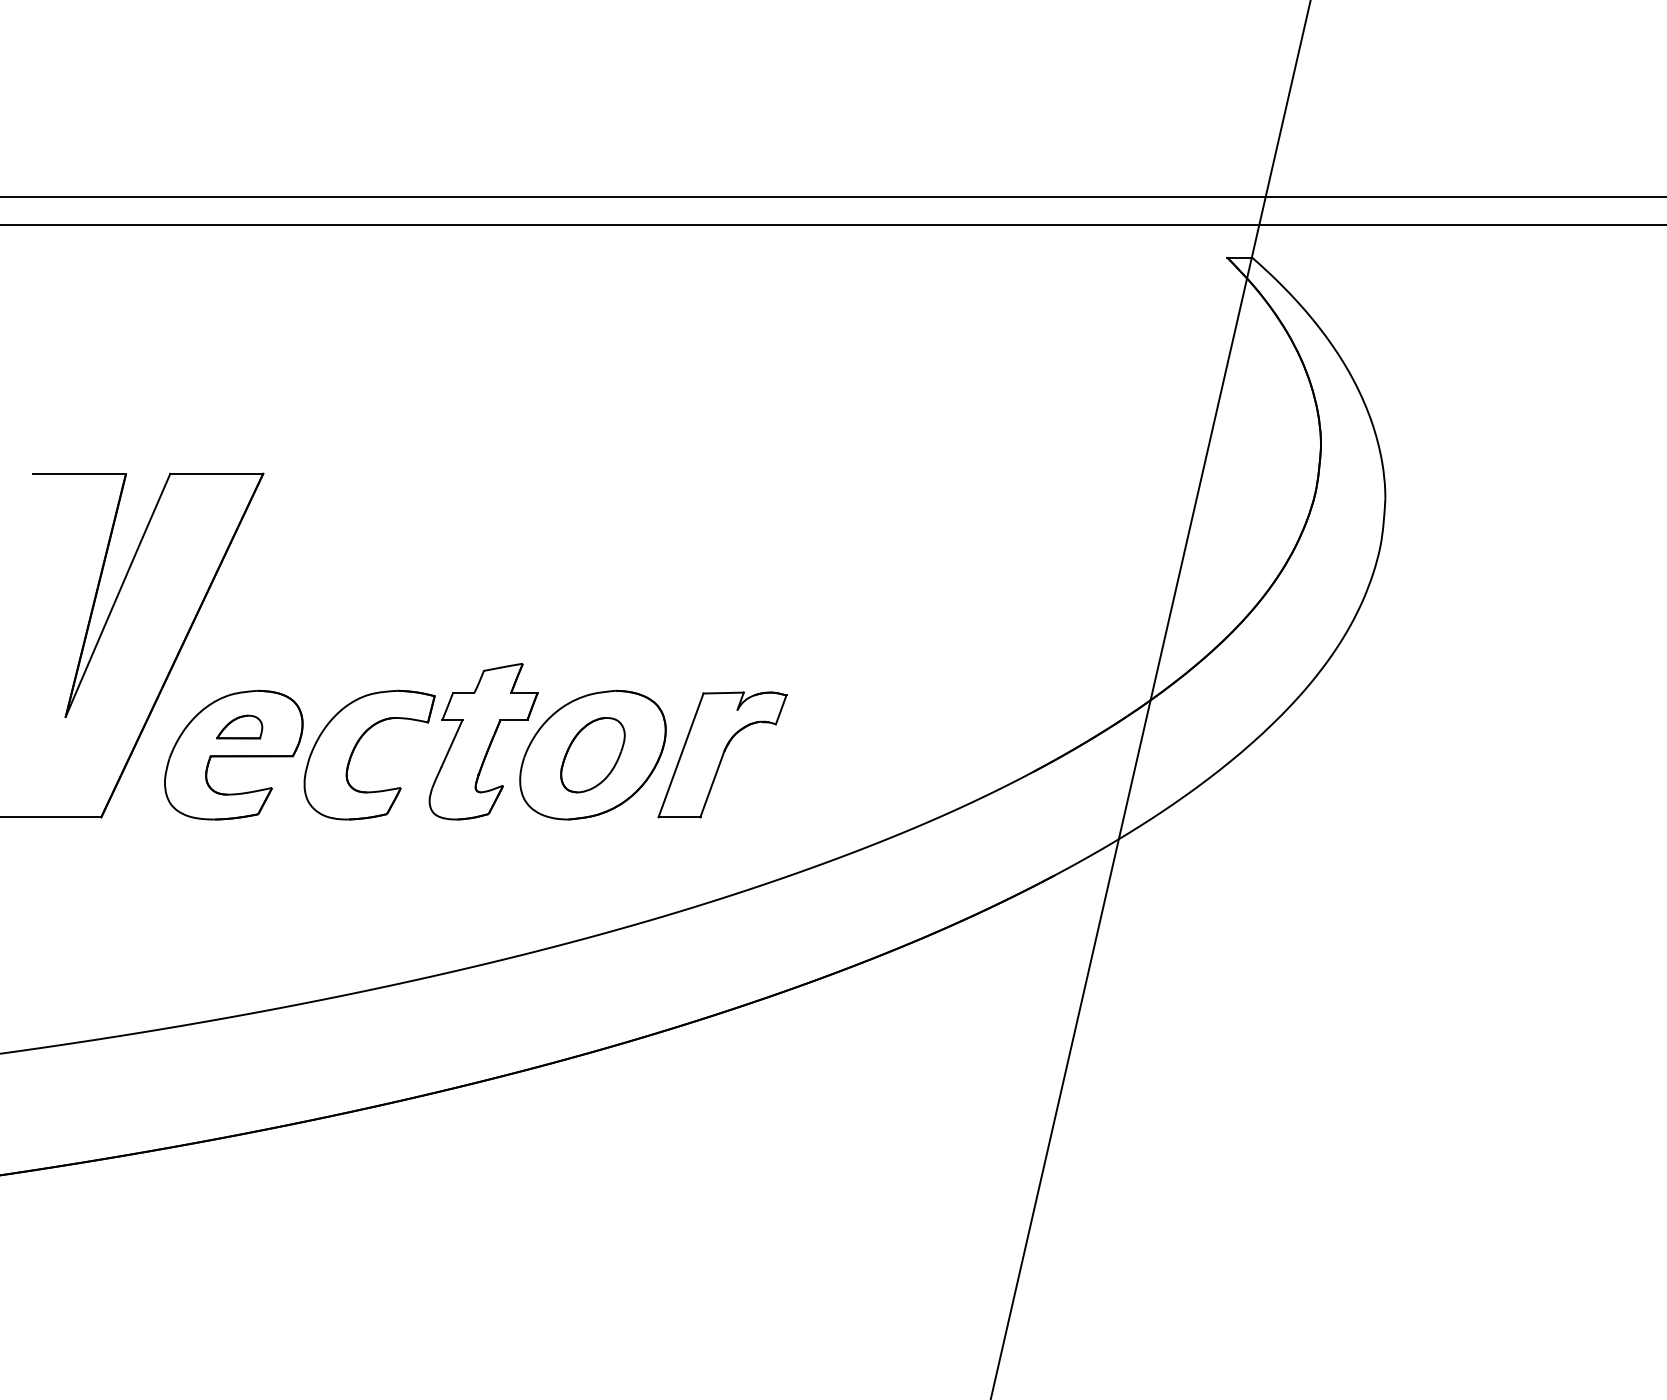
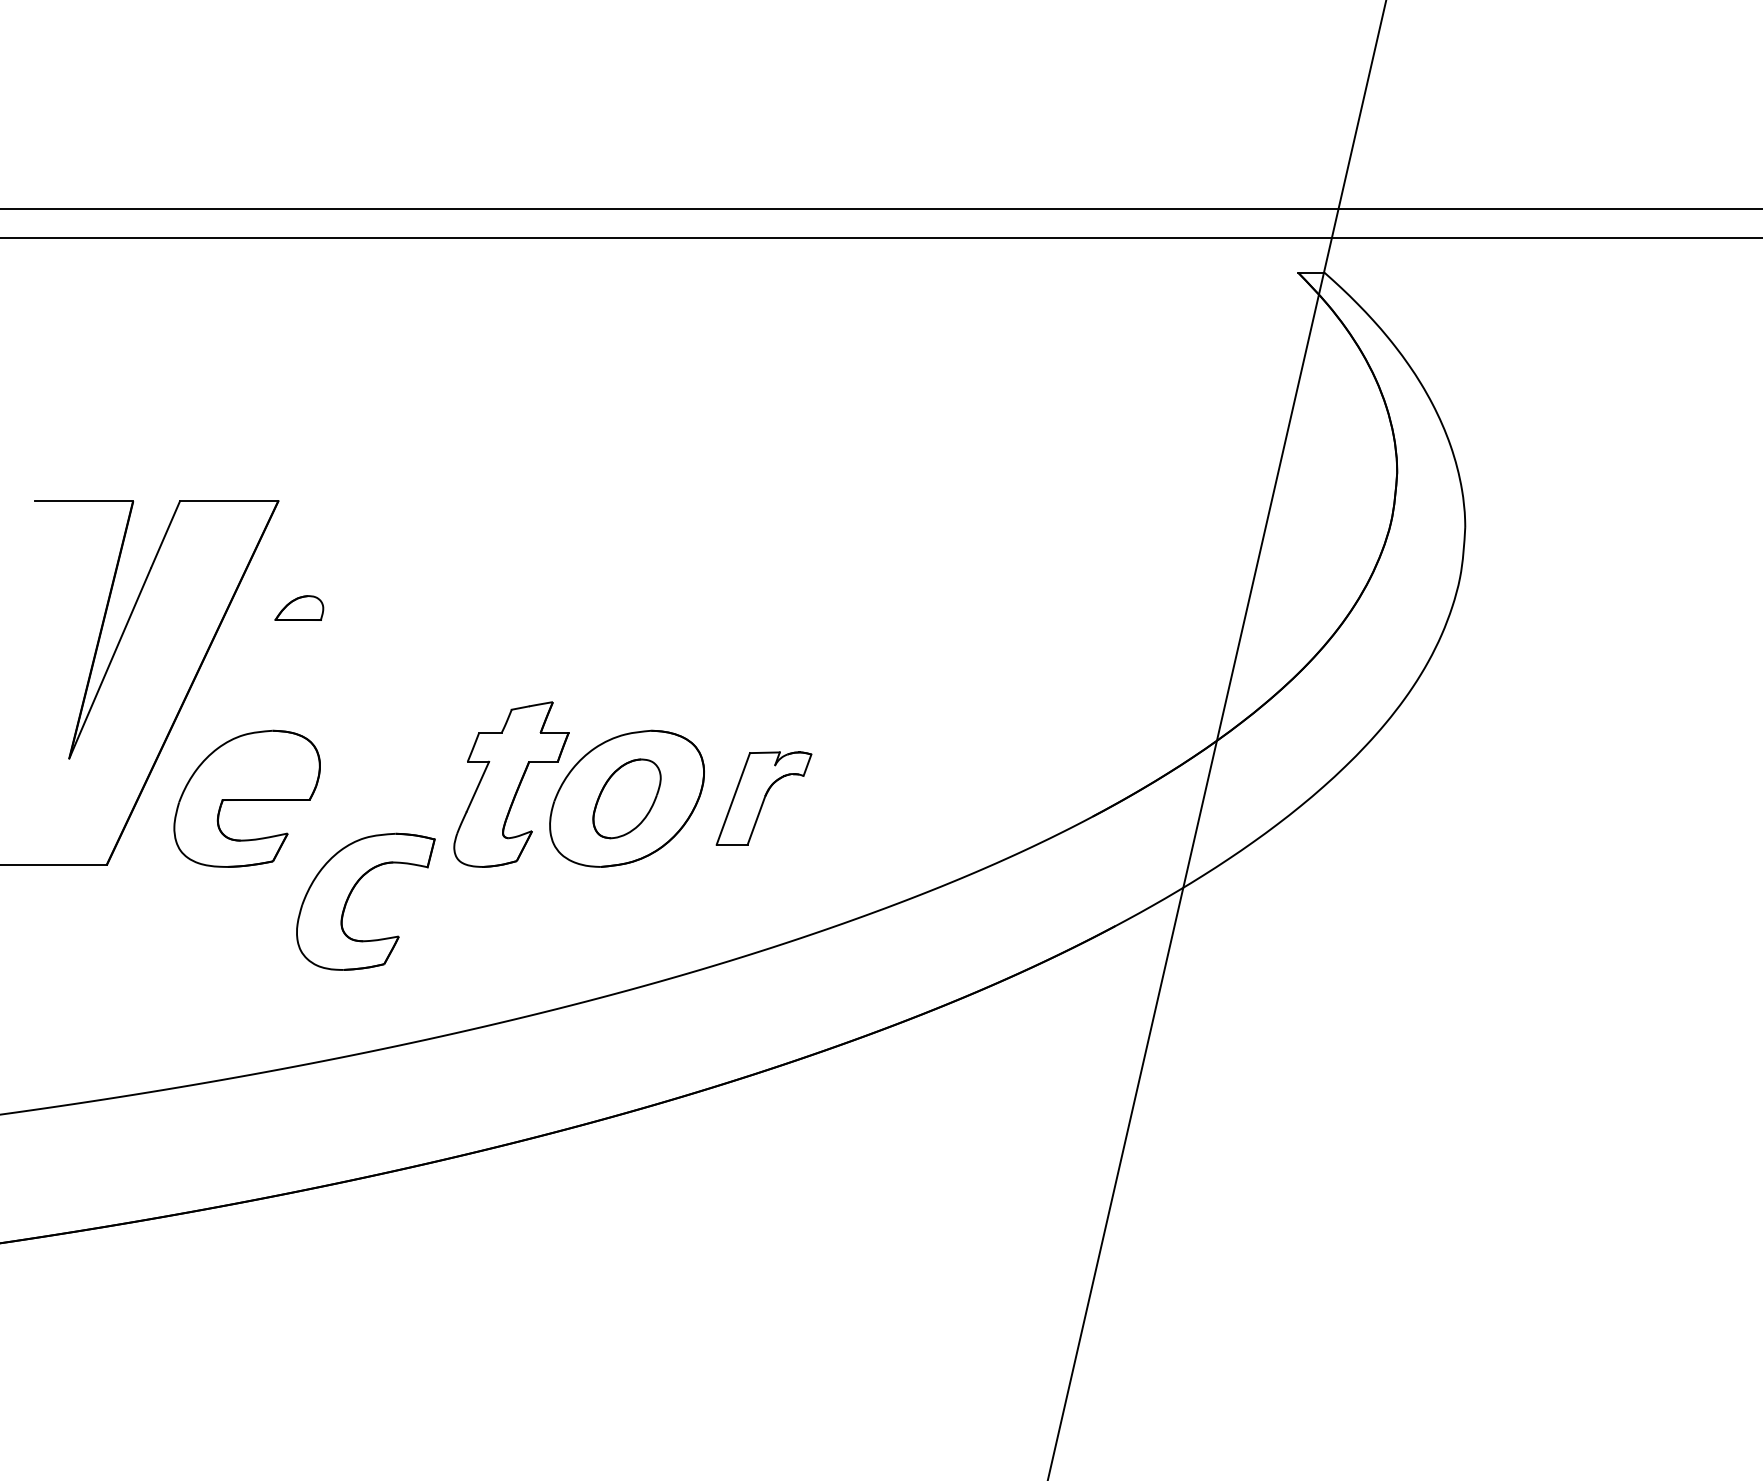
part: (239, 726) -> (299, 607), moved
part: (356, 747) -> (351, 893), moved
part: (721, 754) -> (763, 798), size x0.7

